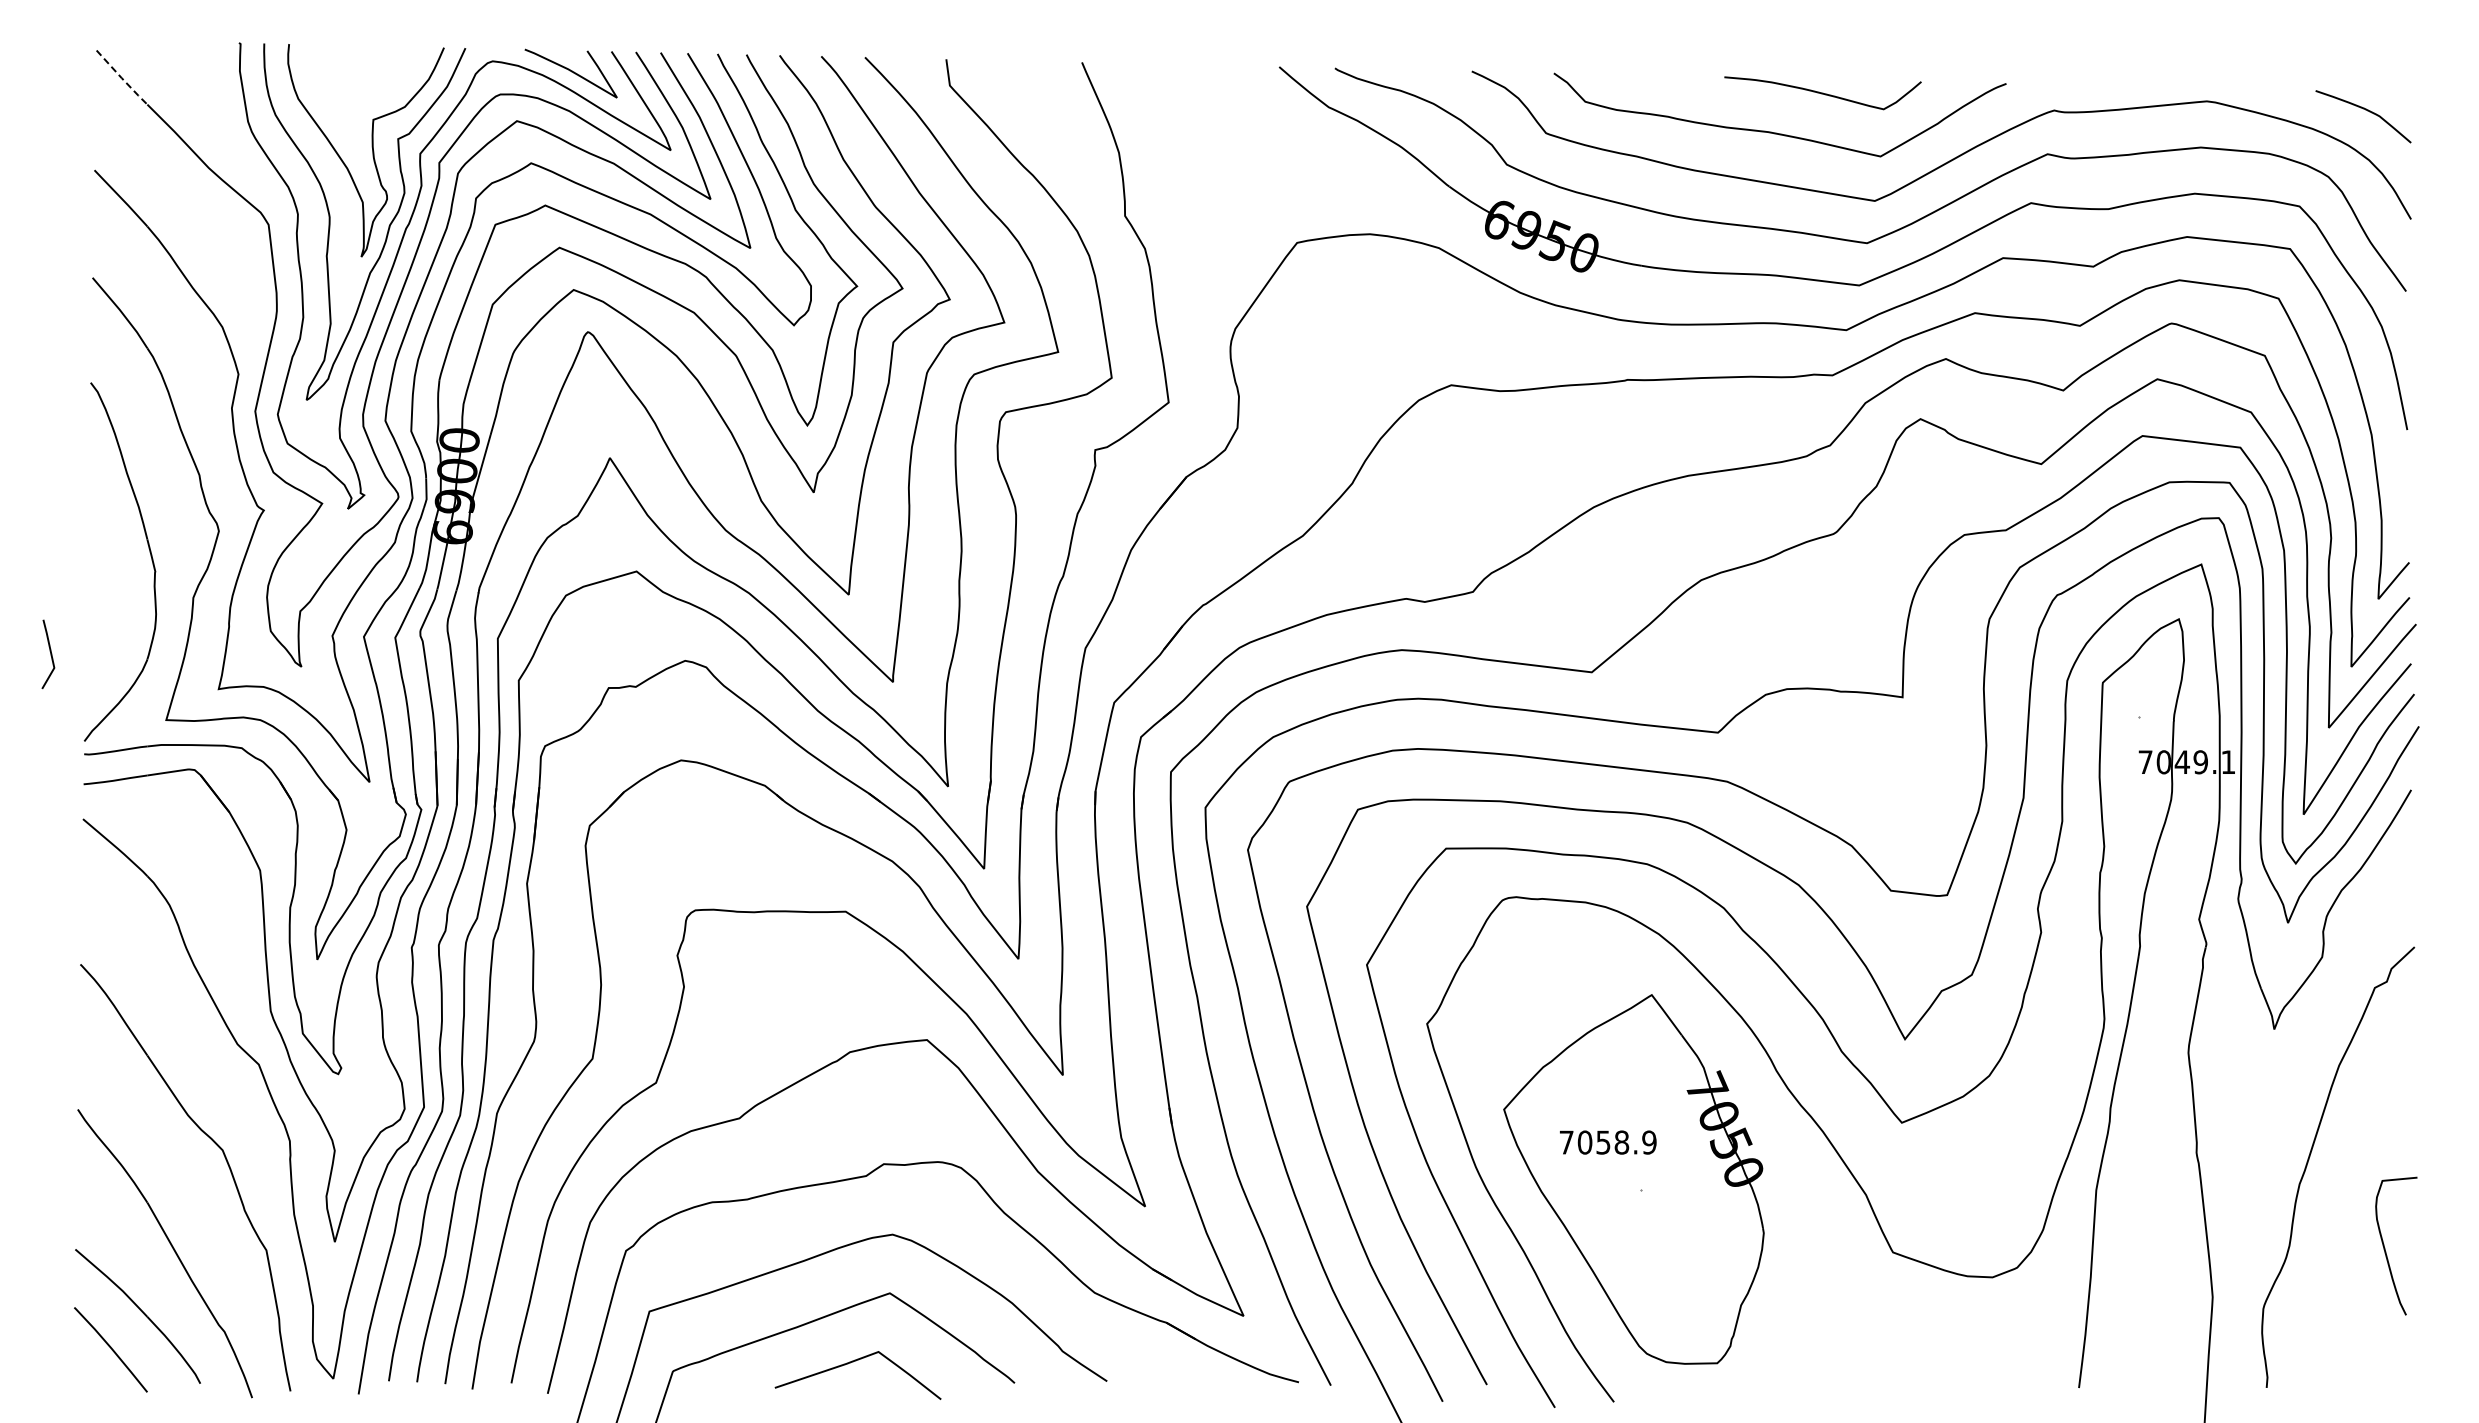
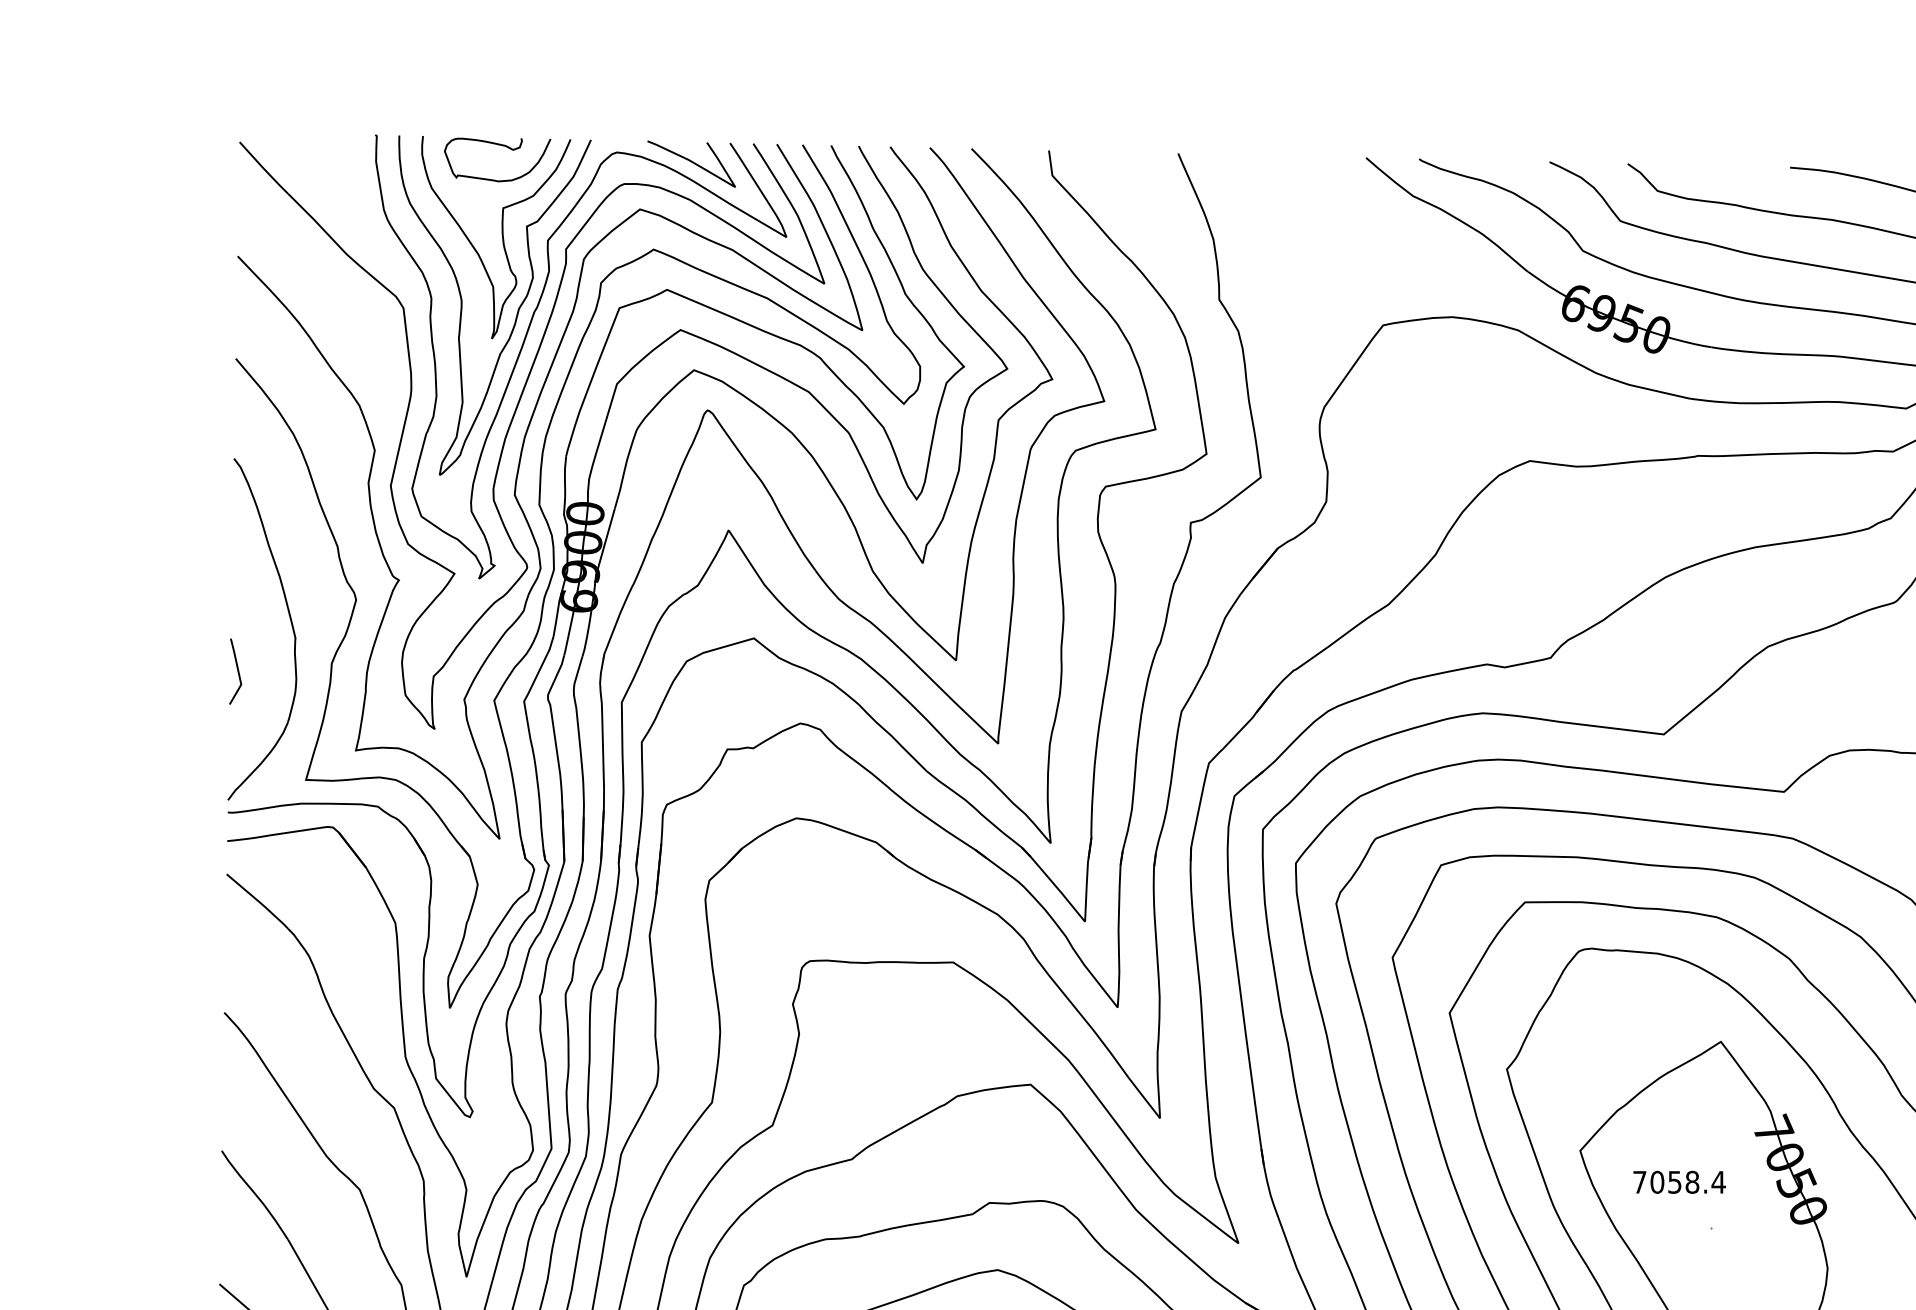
curve: (370, 54) -> (500, 145), added
line: (121, 78) -> (263, 168), dashed -> solid
line: (50, 654) -> (237, 671), moved
text: (1649, 1142) -> (1718, 1182), 7058.9 -> 7058.4

